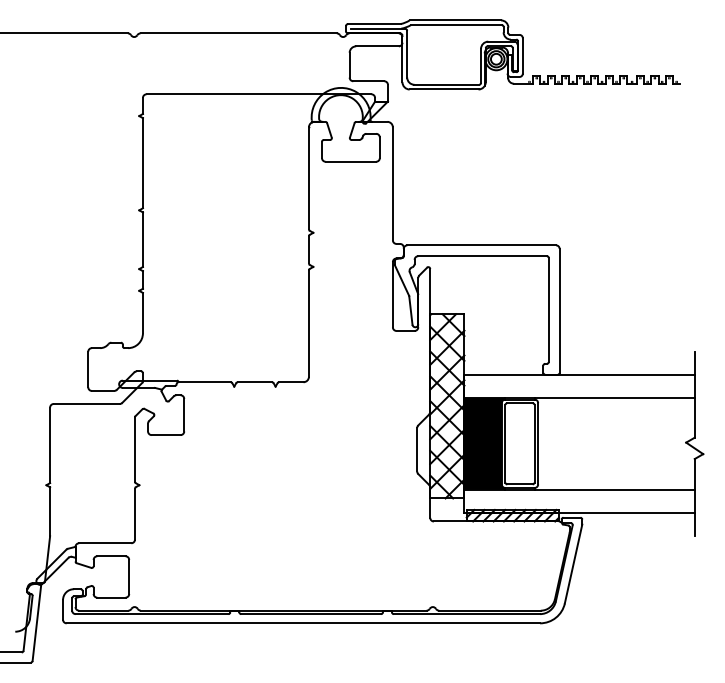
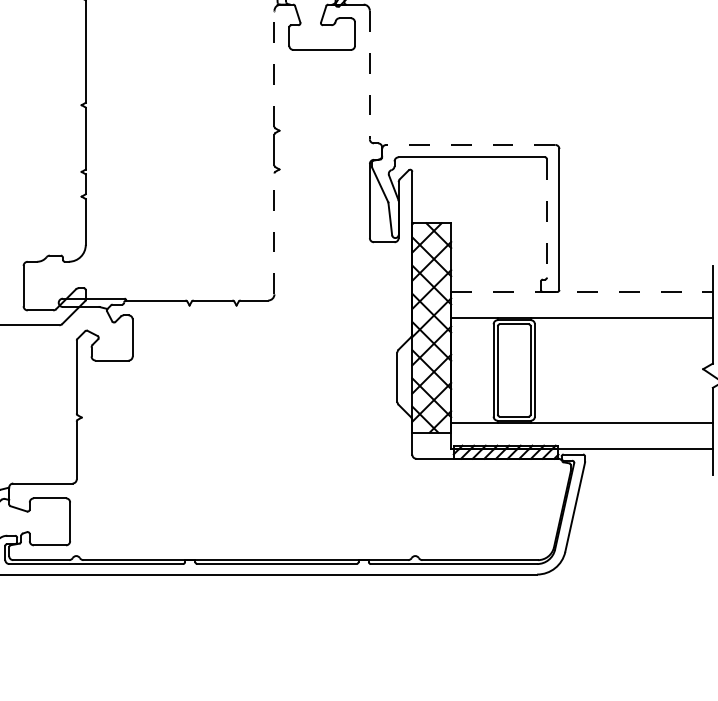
line: (308, 178) -> (273, 68), solid -> dashed
line: (392, 184) -> (369, 75), solid -> dashed
line: (481, 245) -> (470, 145), solid -> dashed
line: (548, 310) -> (546, 218), solid -> dashed
line: (308, 323) -> (273, 233), solid -> dashed
line: (580, 374) -> (583, 291), solid -> dashed
fill: (484, 443) -> (473, 370), removed

